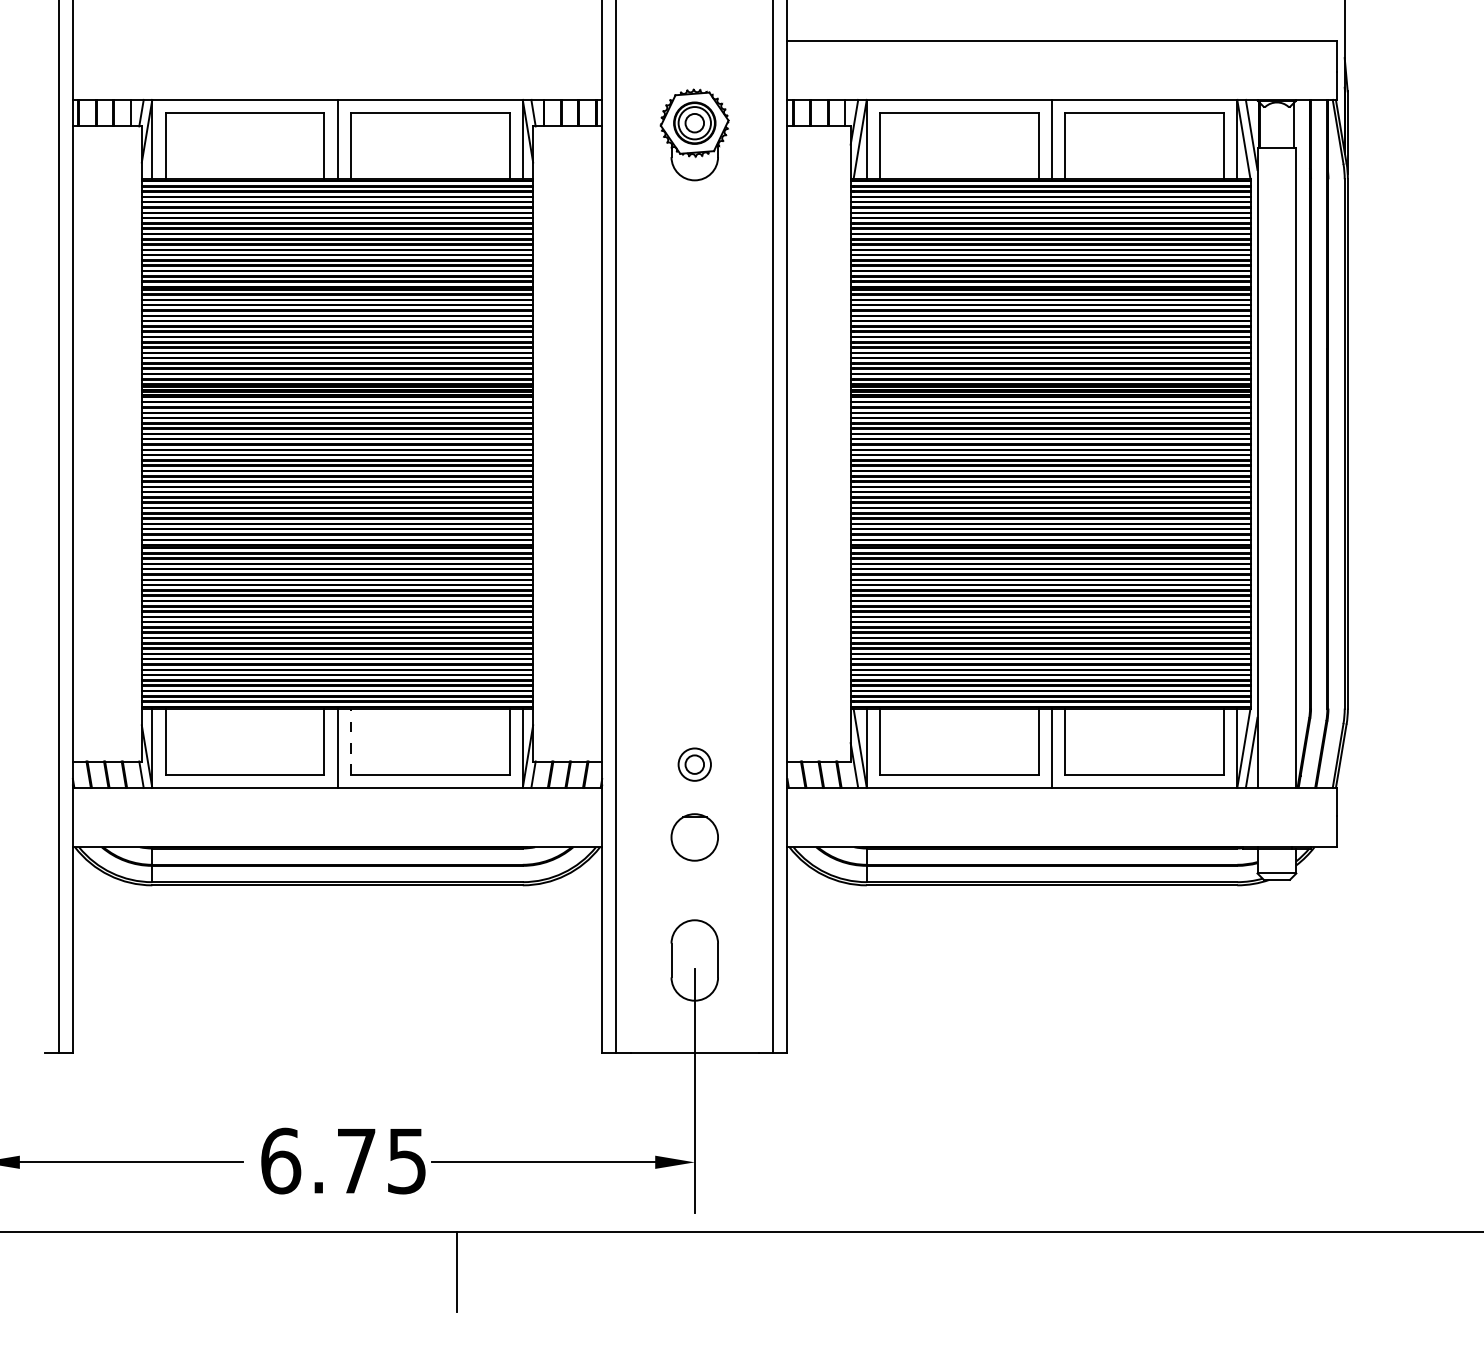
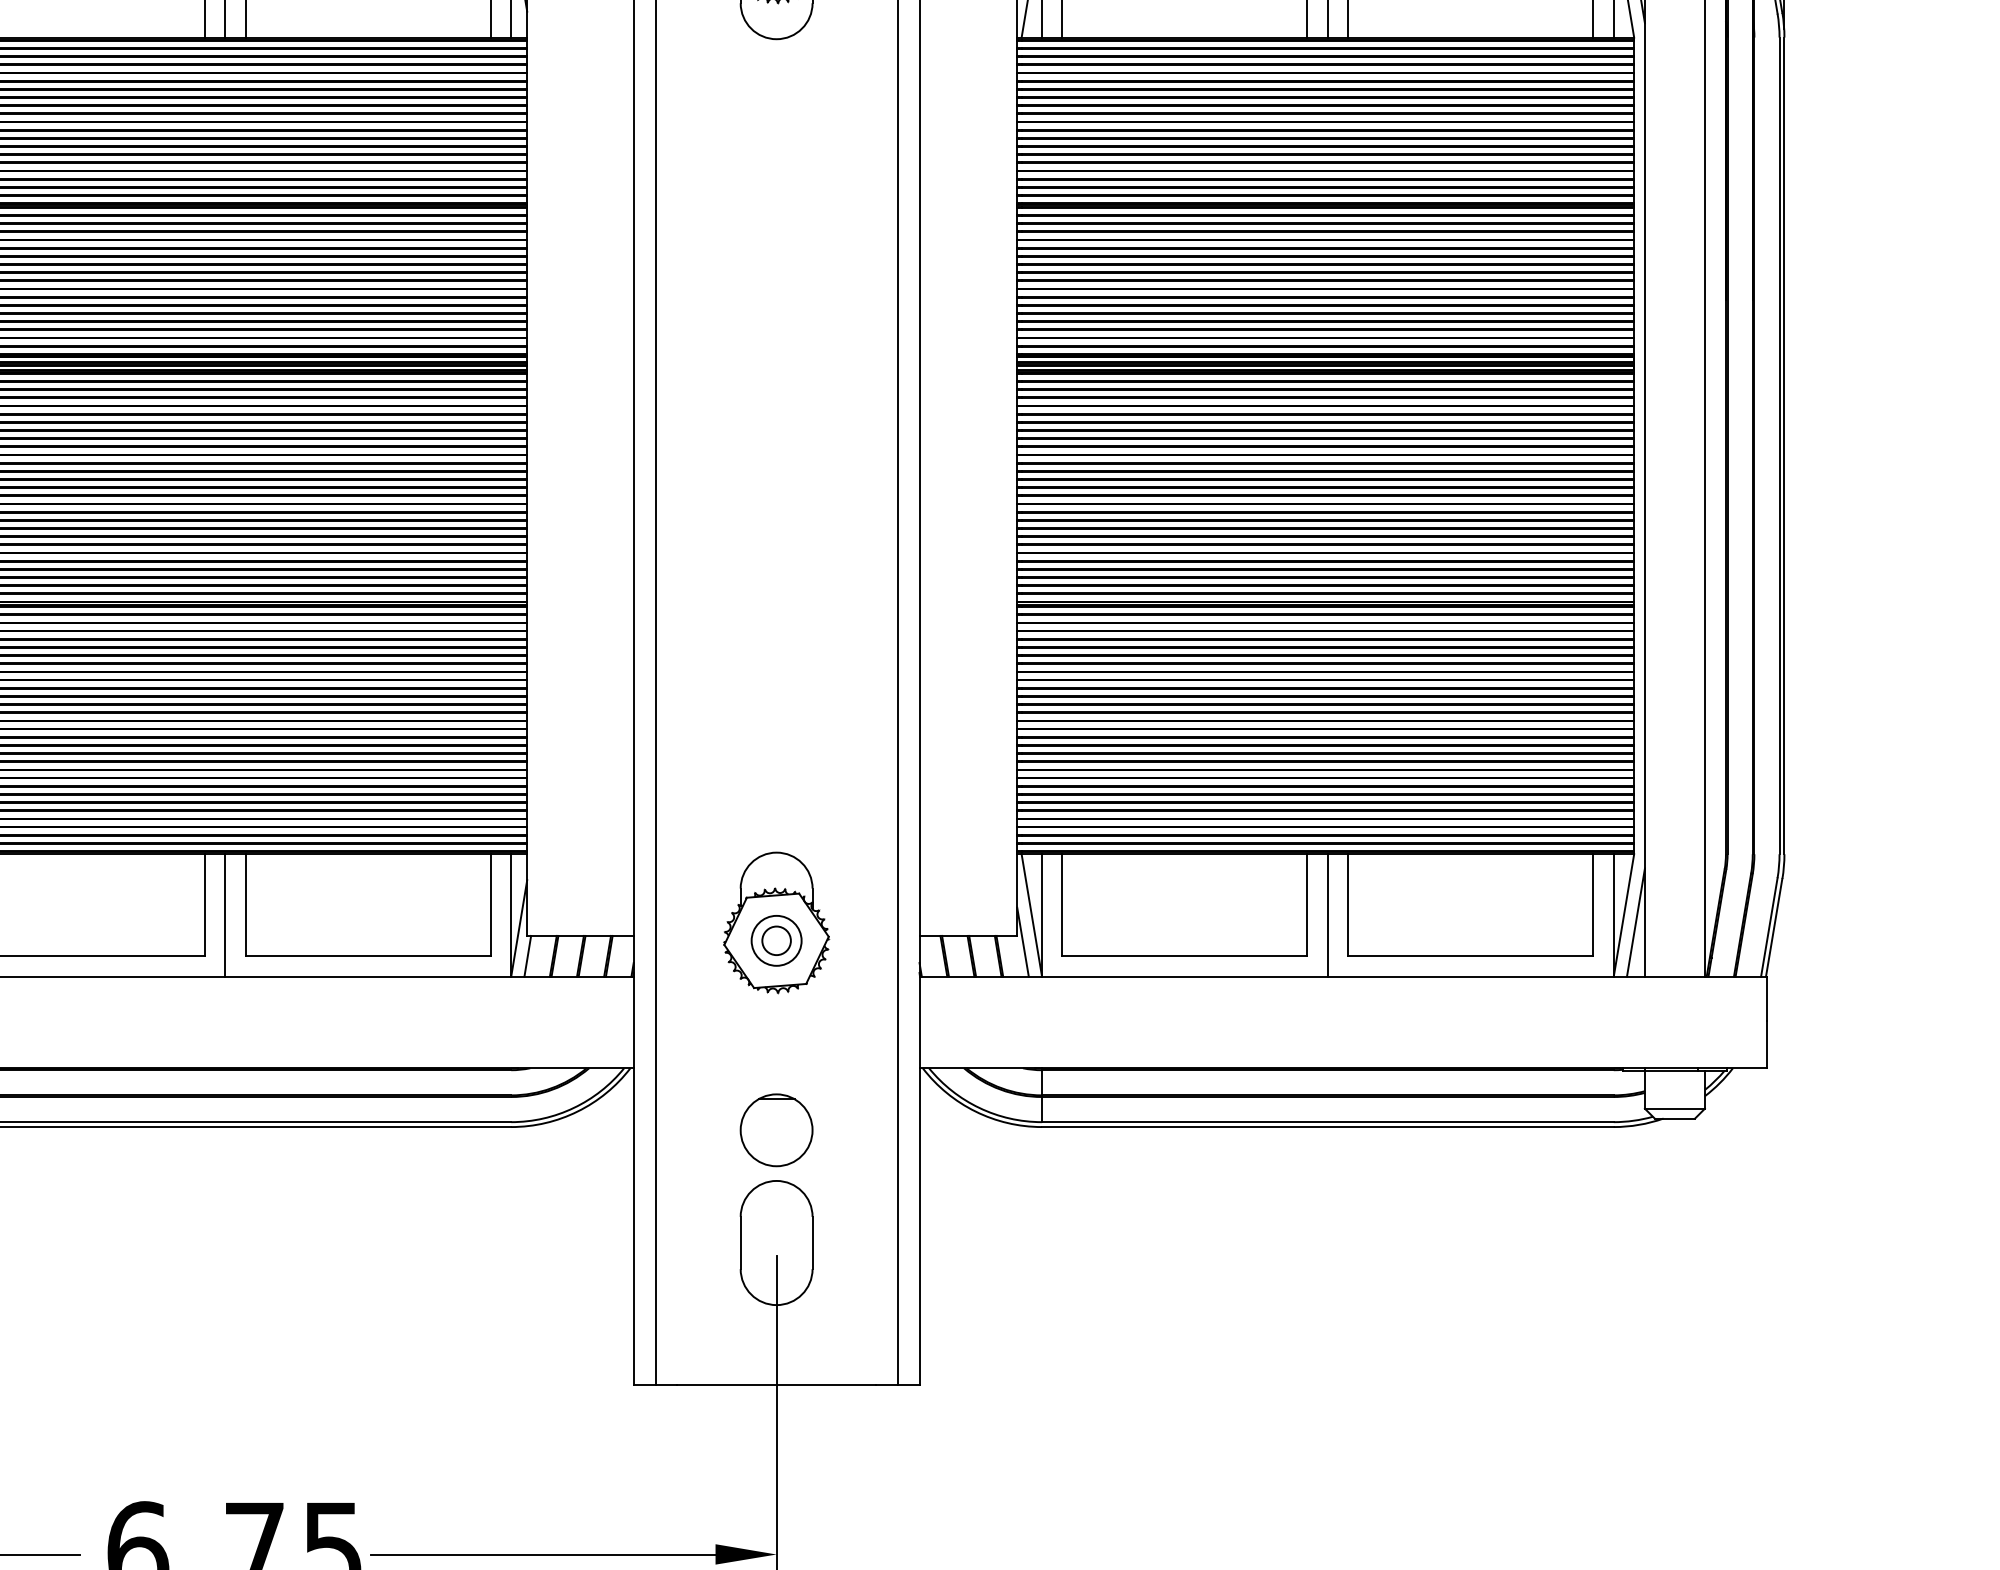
line: (350, 741) -> (245, 905), dashed -> solid
part: (694, 752) -> (776, 922), added
part: (694, 837) -> (776, 1130), moved

